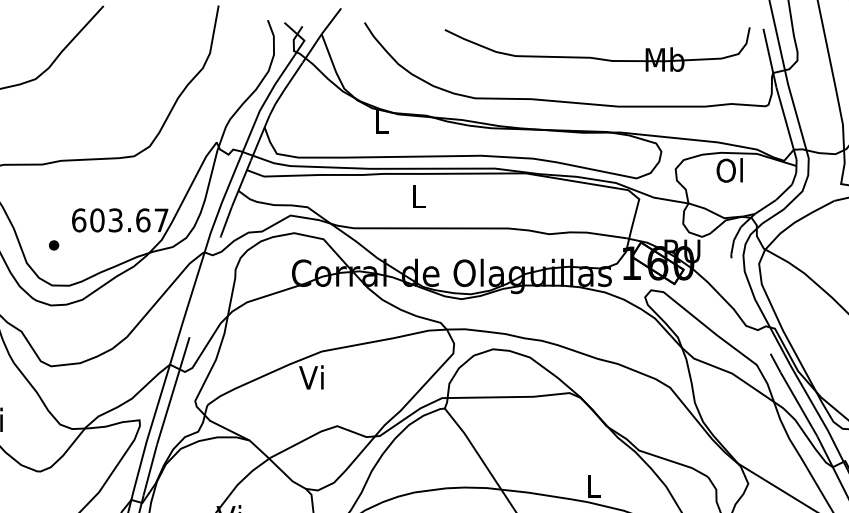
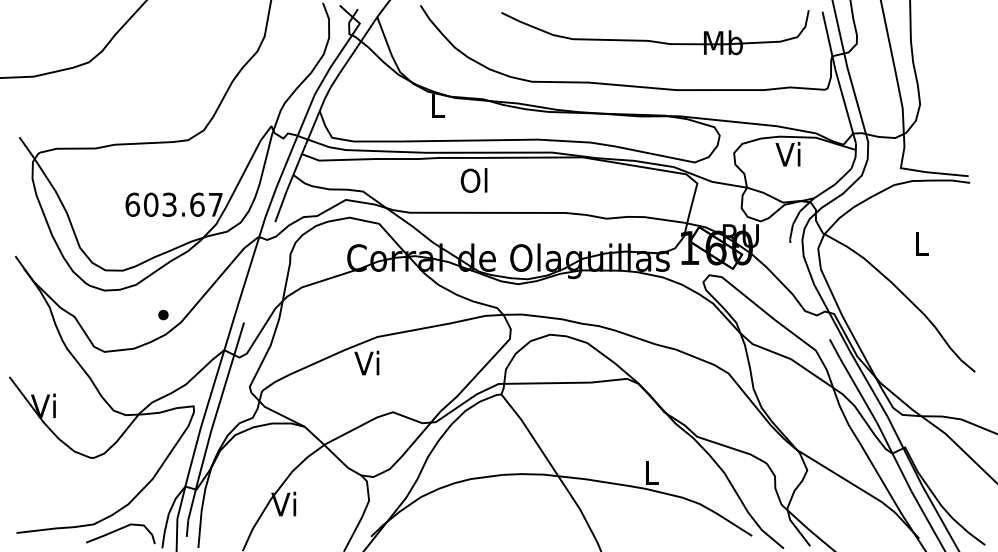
text: (729, 170) -> (788, 154), Ol -> Vi
text: (417, 196) -> (473, 180), L -> Ol
part: (54, 244) -> (163, 314), moved

